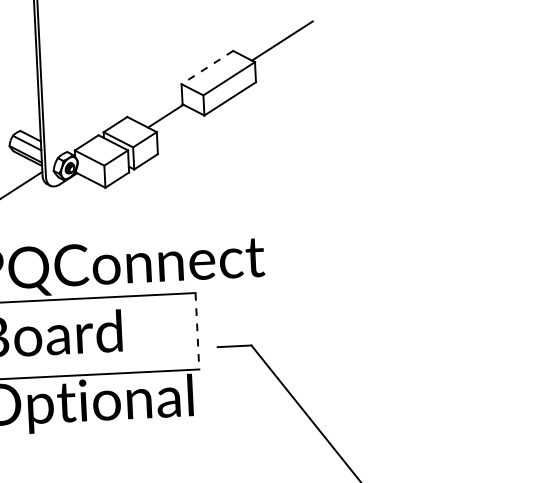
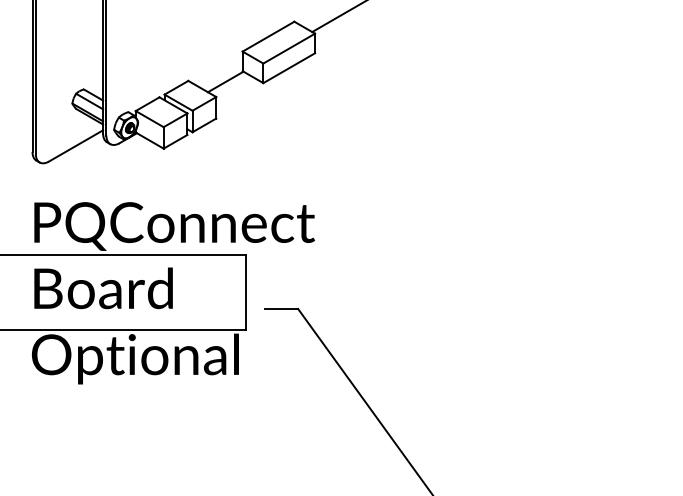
line: (207, 67) -> (268, 36), dashed -> solid
line: (197, 332) -> (246, 293), dashed -> solid

